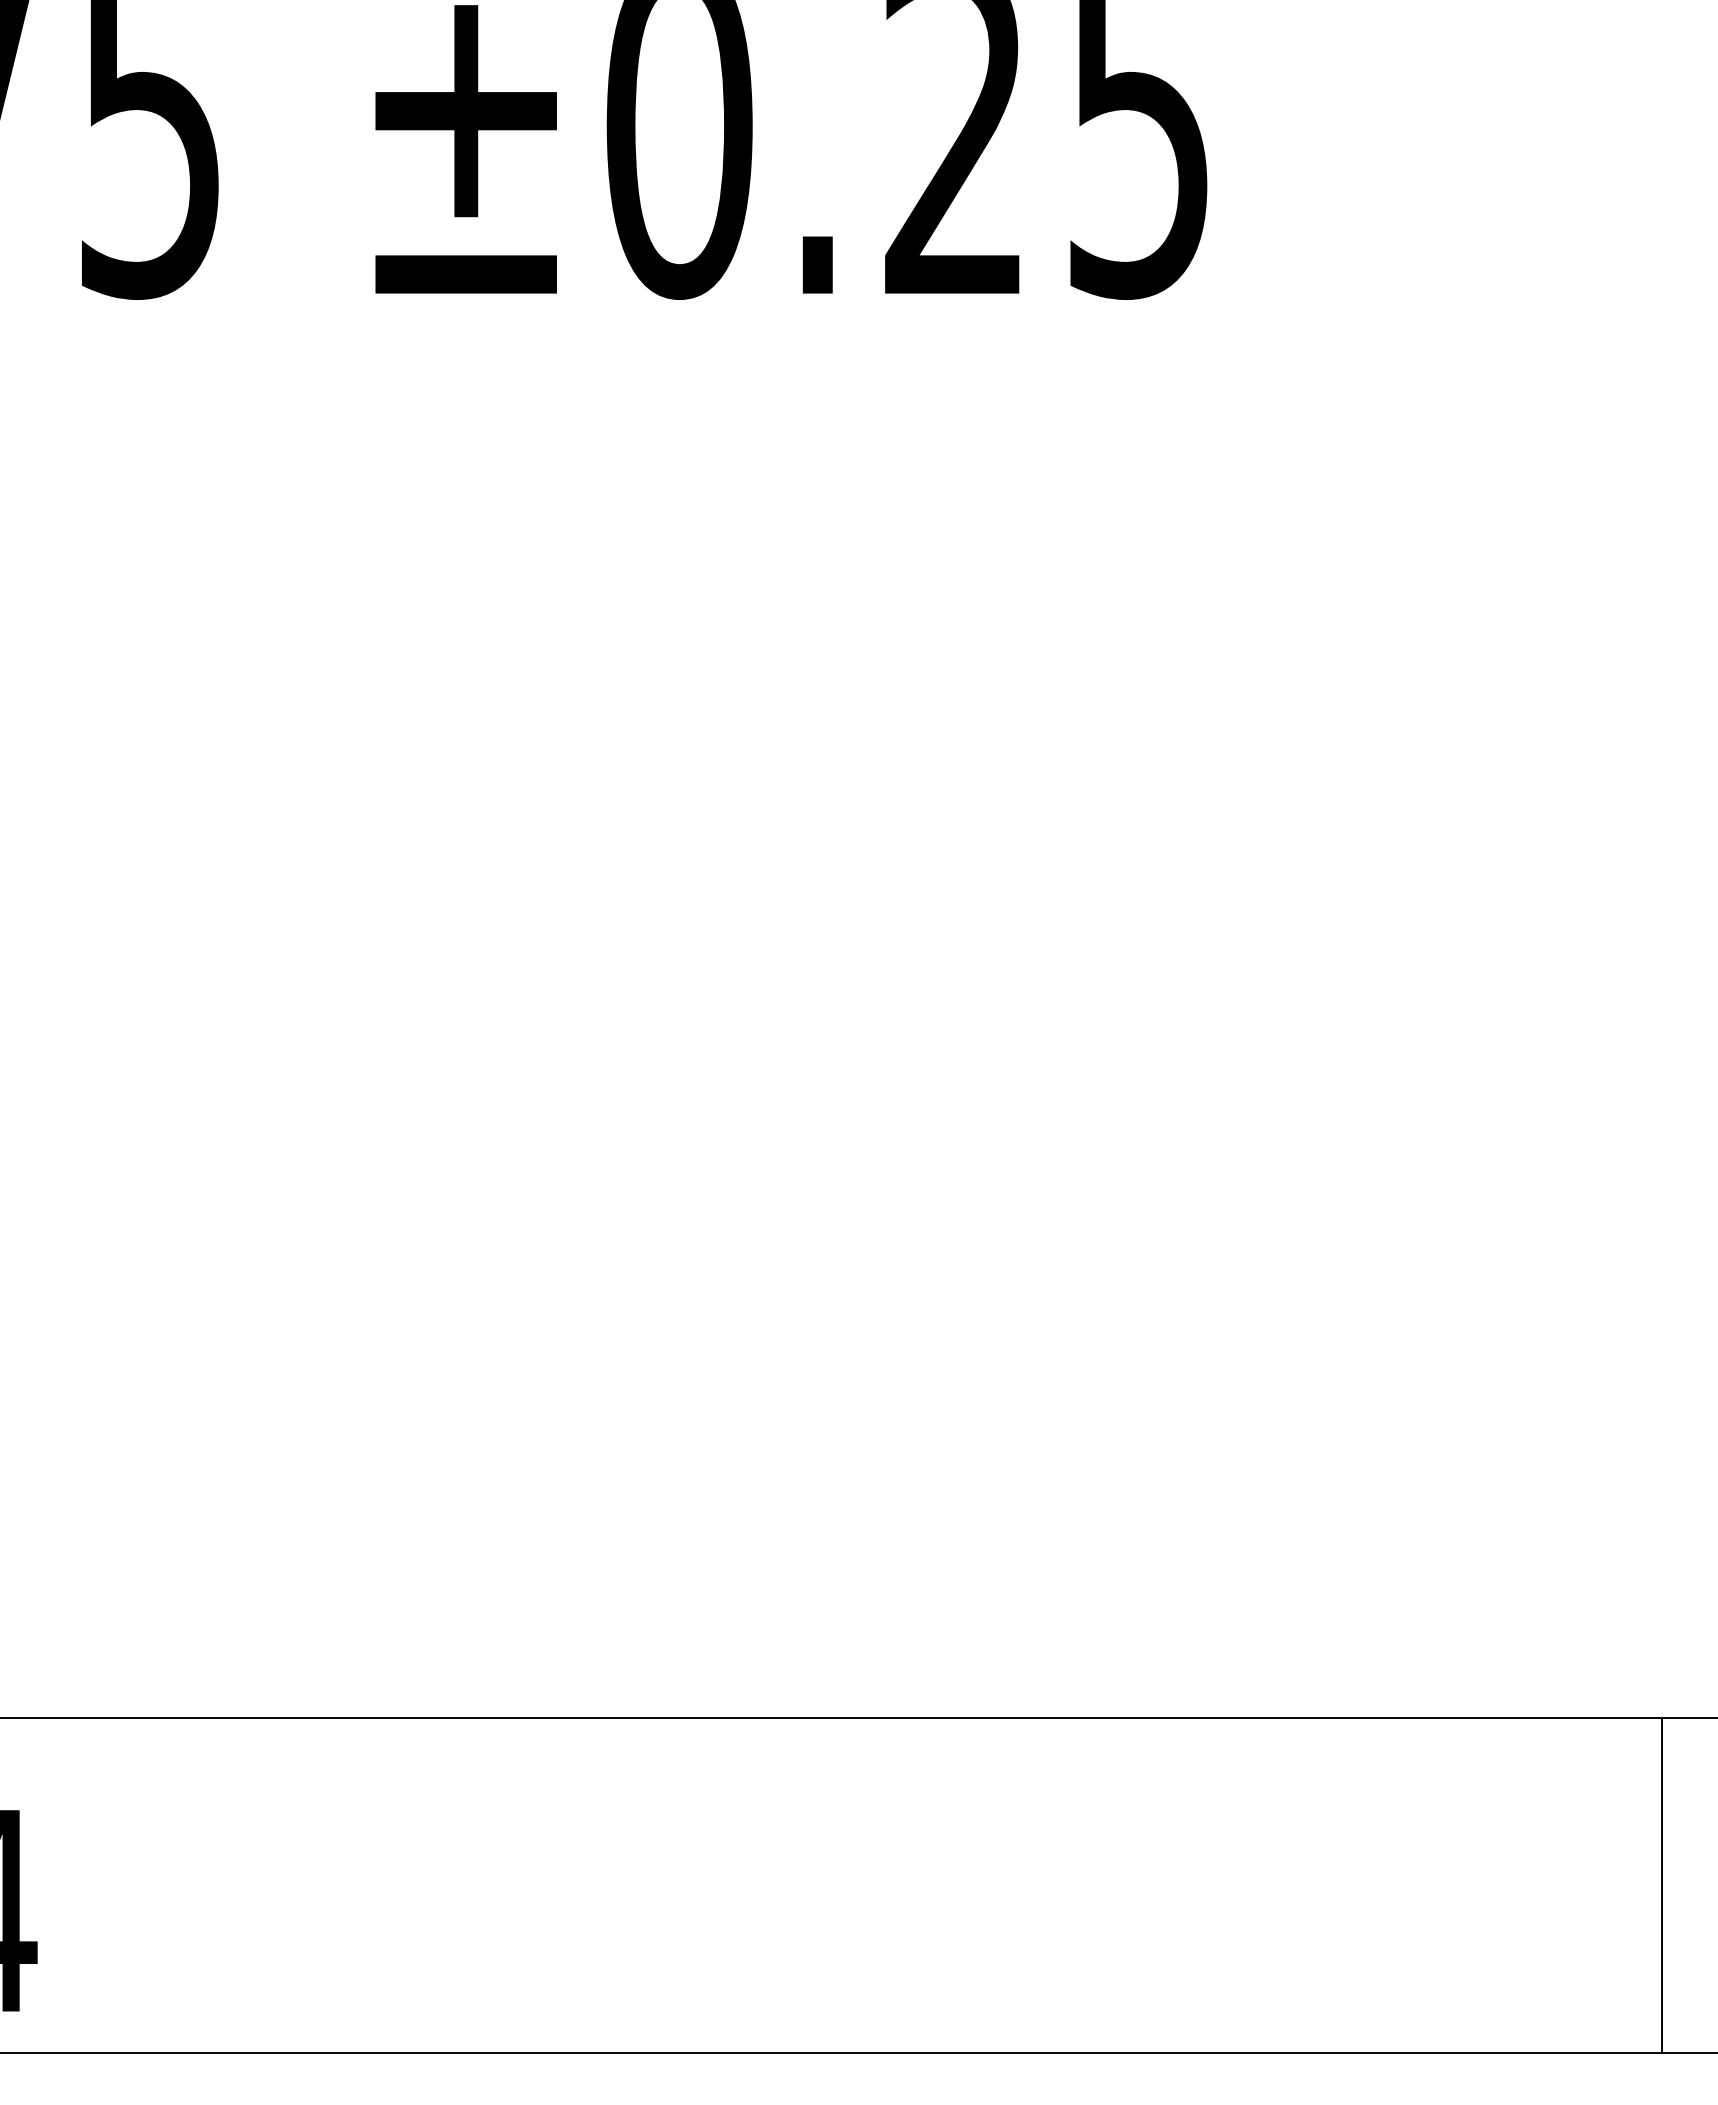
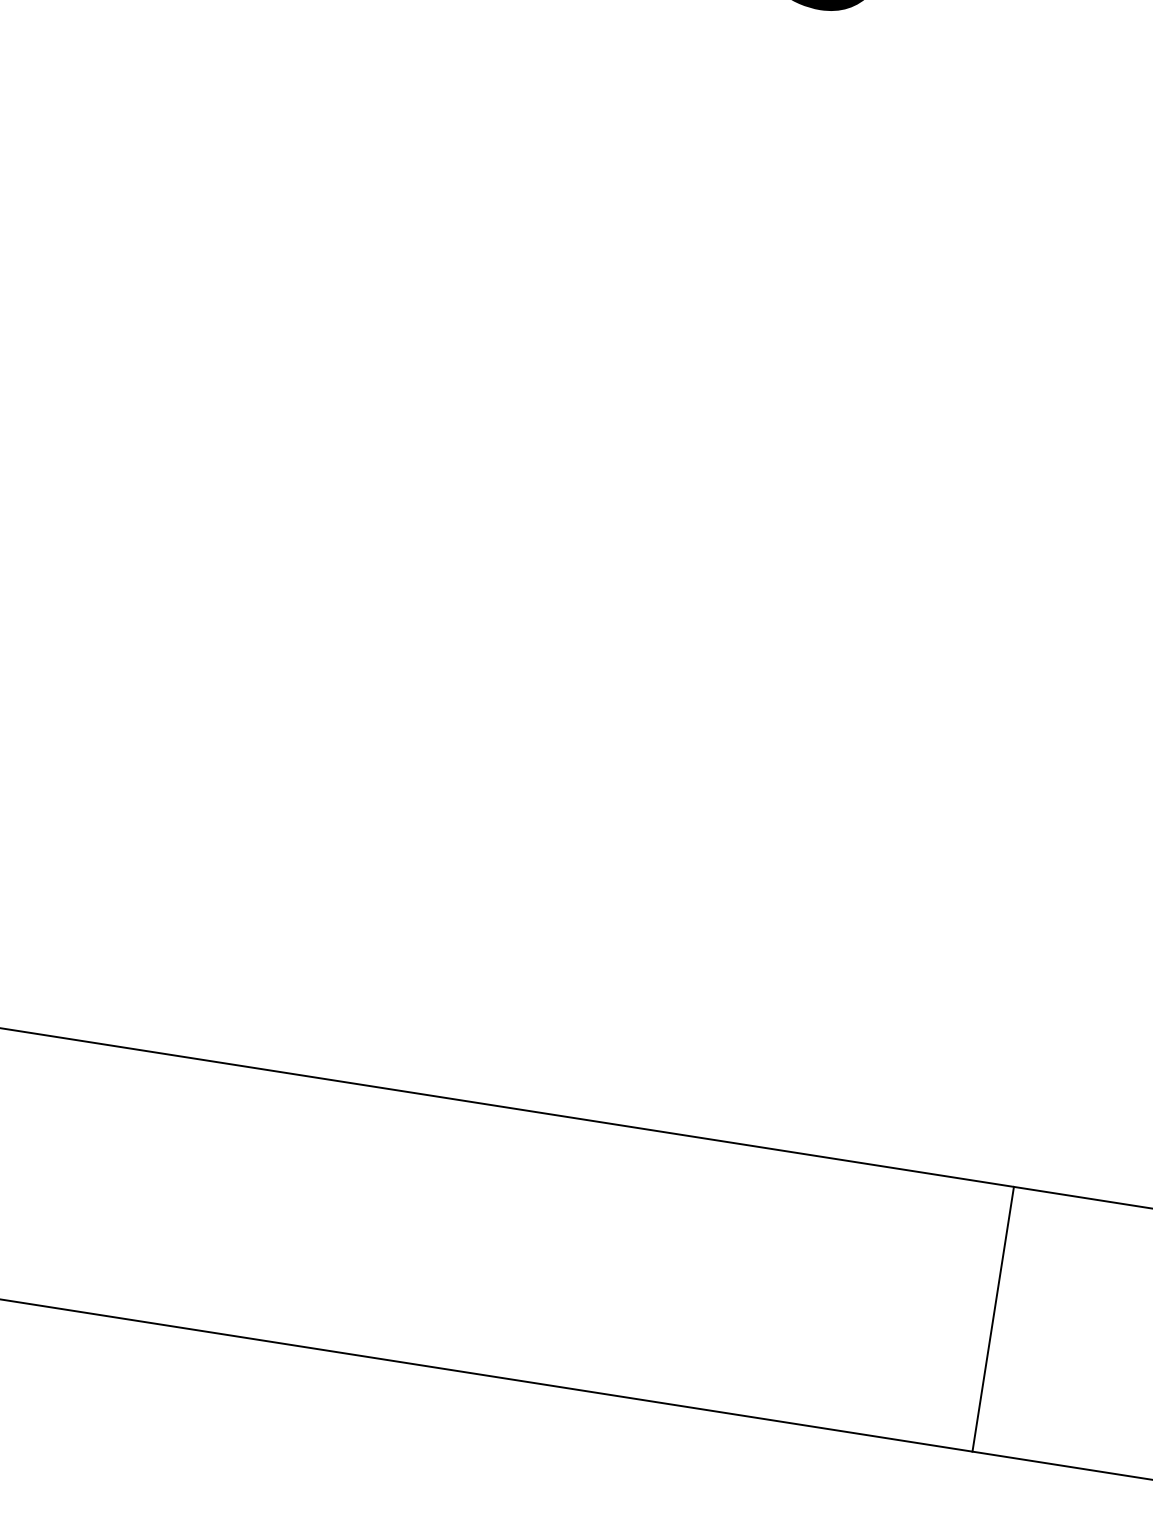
line: (1661, 1884) -> (993, 1318), moved

